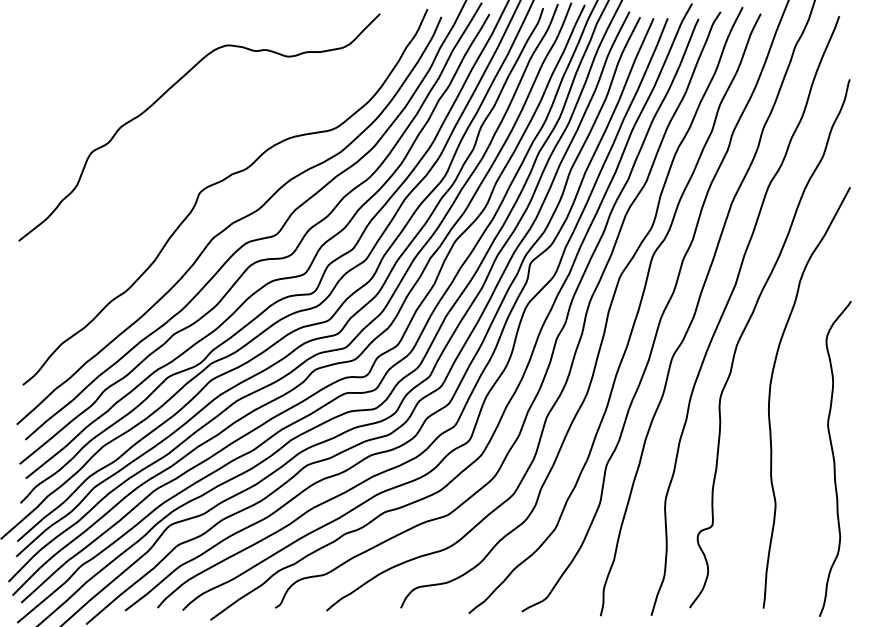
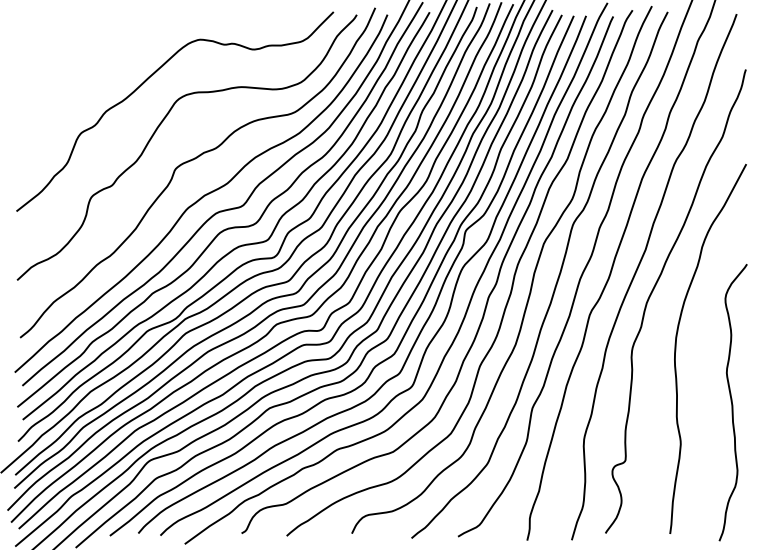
curve: (180, 146) -> (158, 128), added

